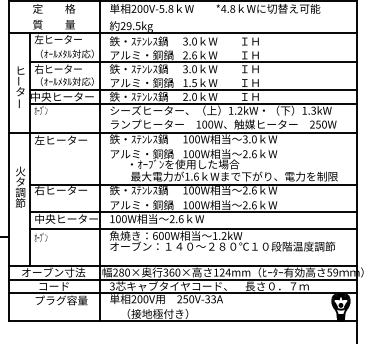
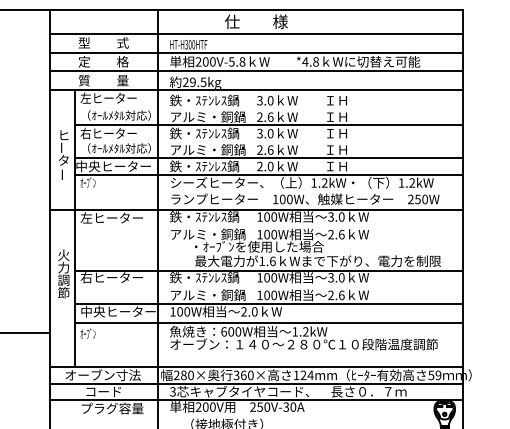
line: (182, 16) -> (256, 71), added
text: (190, 82) -> (265, 149), 1.5 -> 2.6
text: (313, 111) -> (412, 183), 1.3kW -> 1.2kW
text: (20, 181) -> (63, 267), タ -> 力
text: (249, 190) -> (336, 277), 2.6 -> 3.0
text: (180, 218) -> (254, 311), 2.6 -> 2.0
text: (213, 298) -> (293, 406), 250V-33A -> 250V-30A

